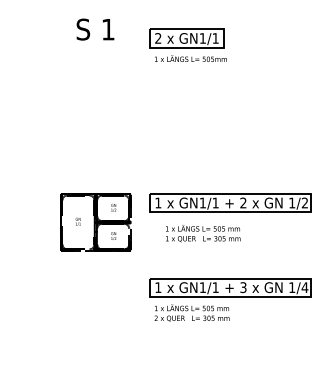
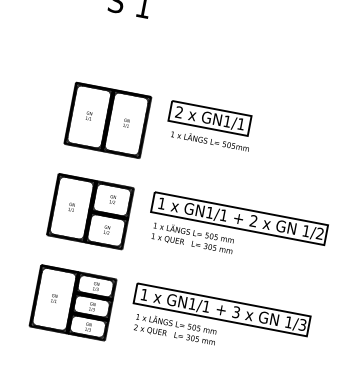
part: (187, 44) -> (209, 124), moved
part: (95, 137) -> (107, 119), added
text: (203, 233) -> (193, 238), moved
text: (304, 287) -> (302, 324), 1/4 -> 1/3
part: (95, 306) -> (72, 302), added

